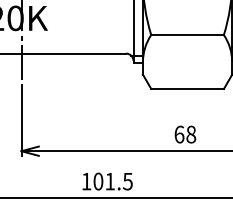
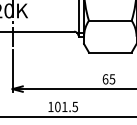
text: (191, 134) -> (112, 79), 68 -> 65

